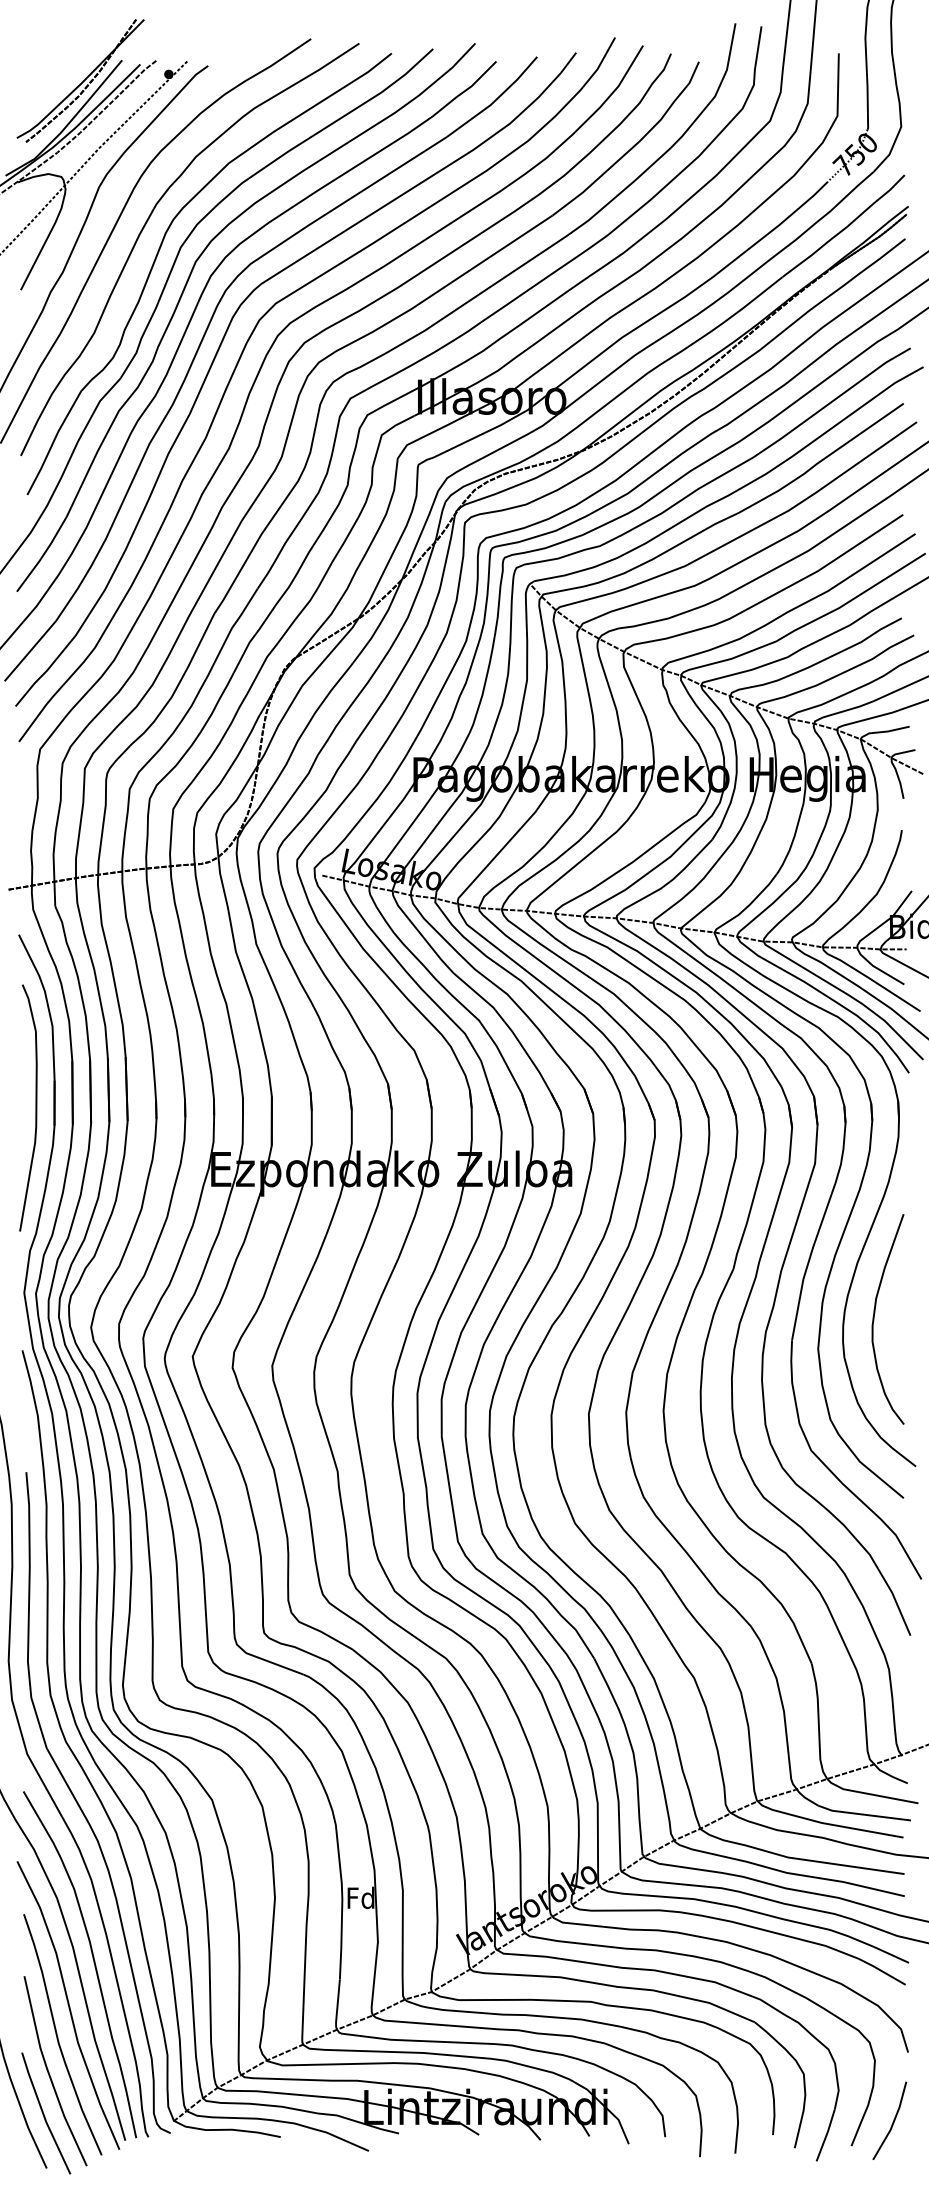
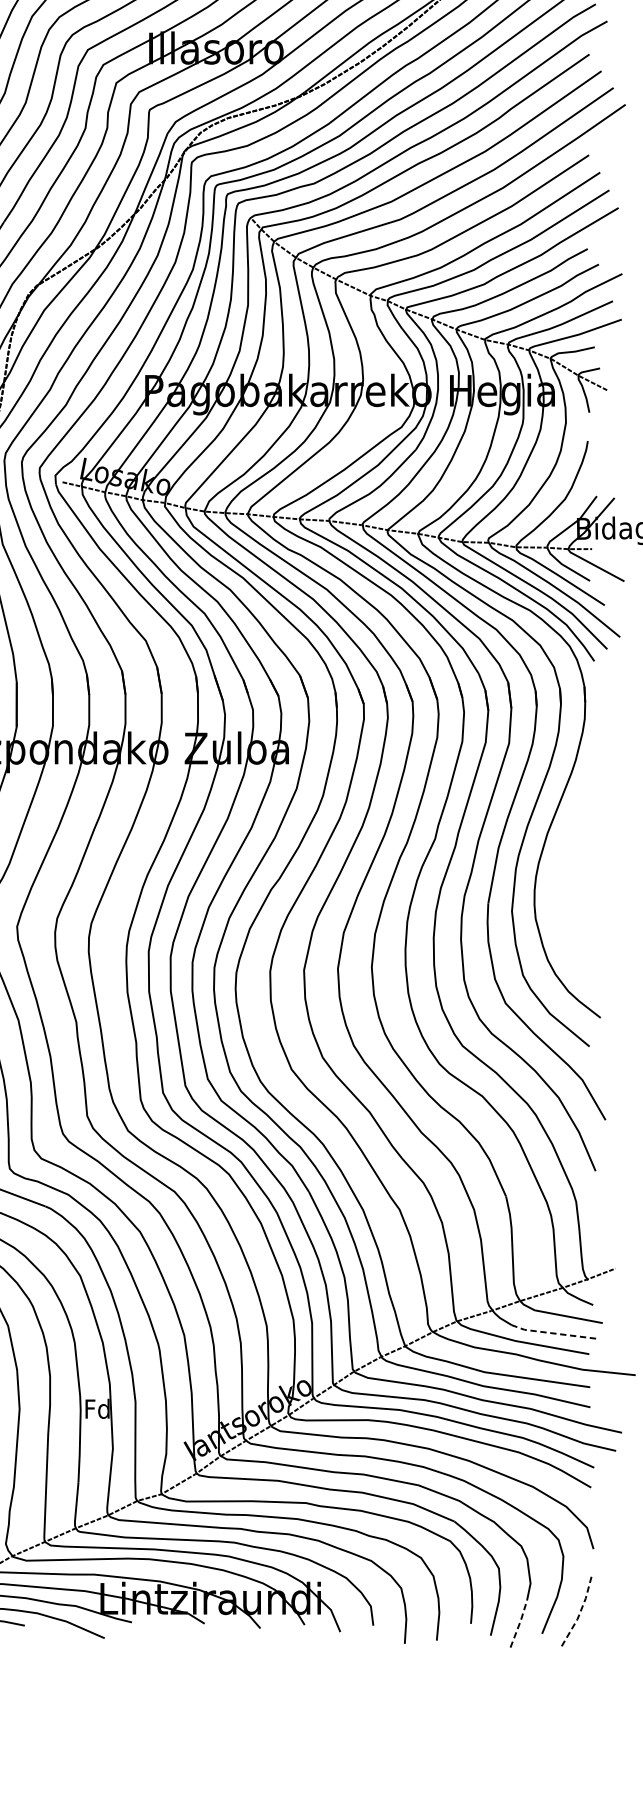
curve: (874, 1319) -> (563, 884), removed
line: (862, 1814) -> (552, 1333), solid -> dashed
line: (893, 2121) -> (580, 1611), solid -> dashed
line: (826, 2134) -> (519, 1623), solid -> dashed

